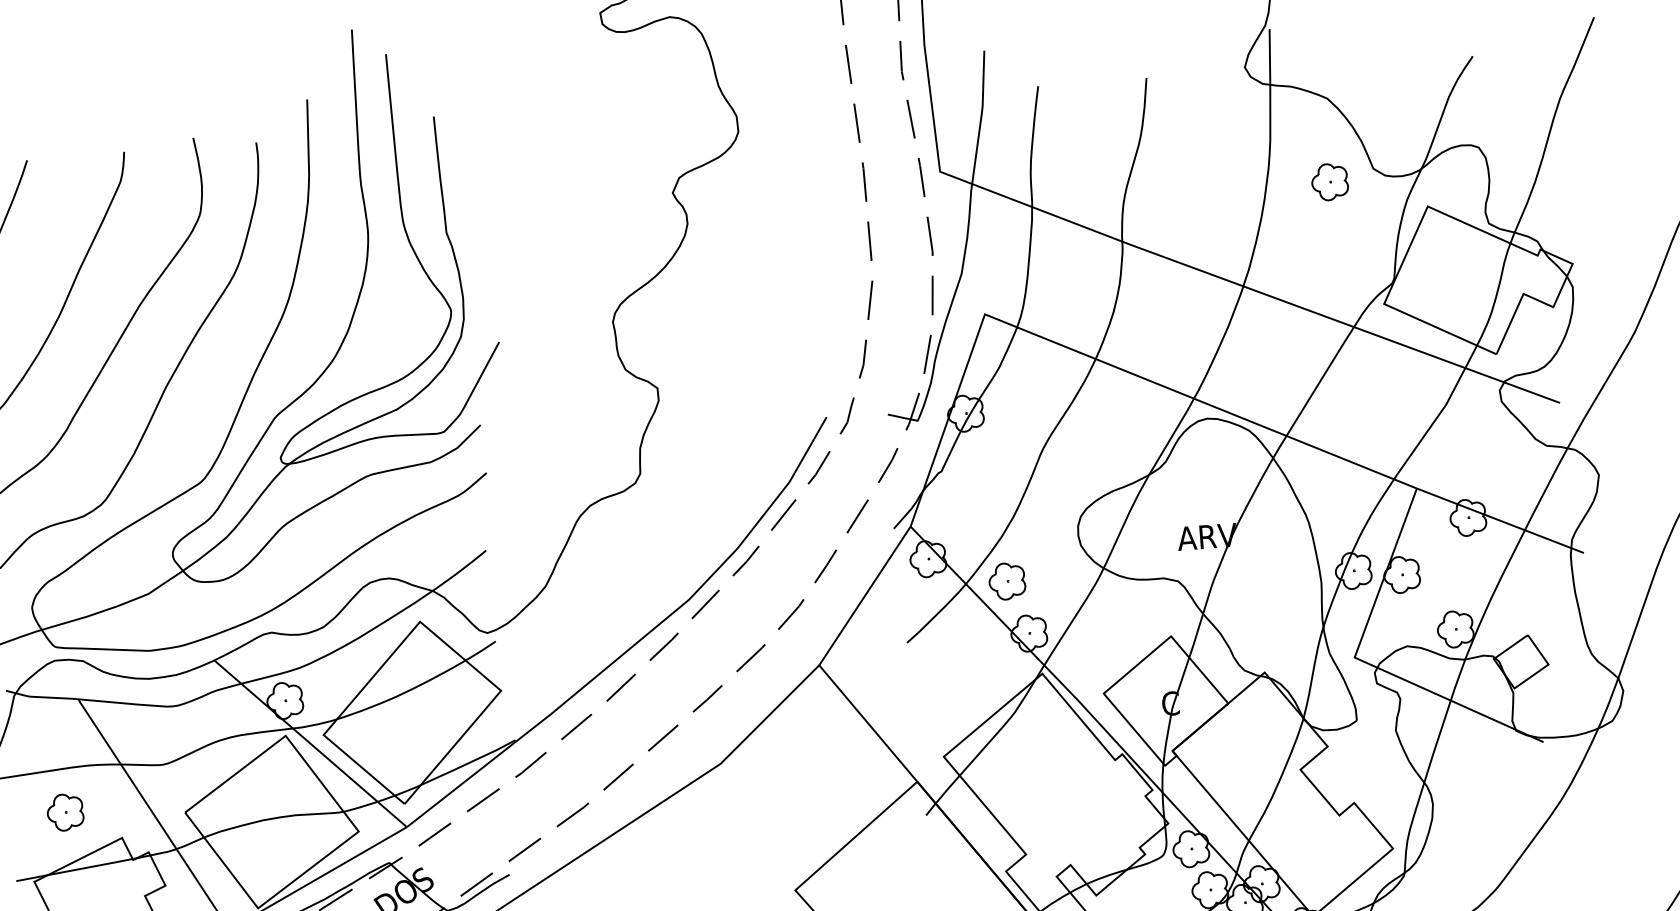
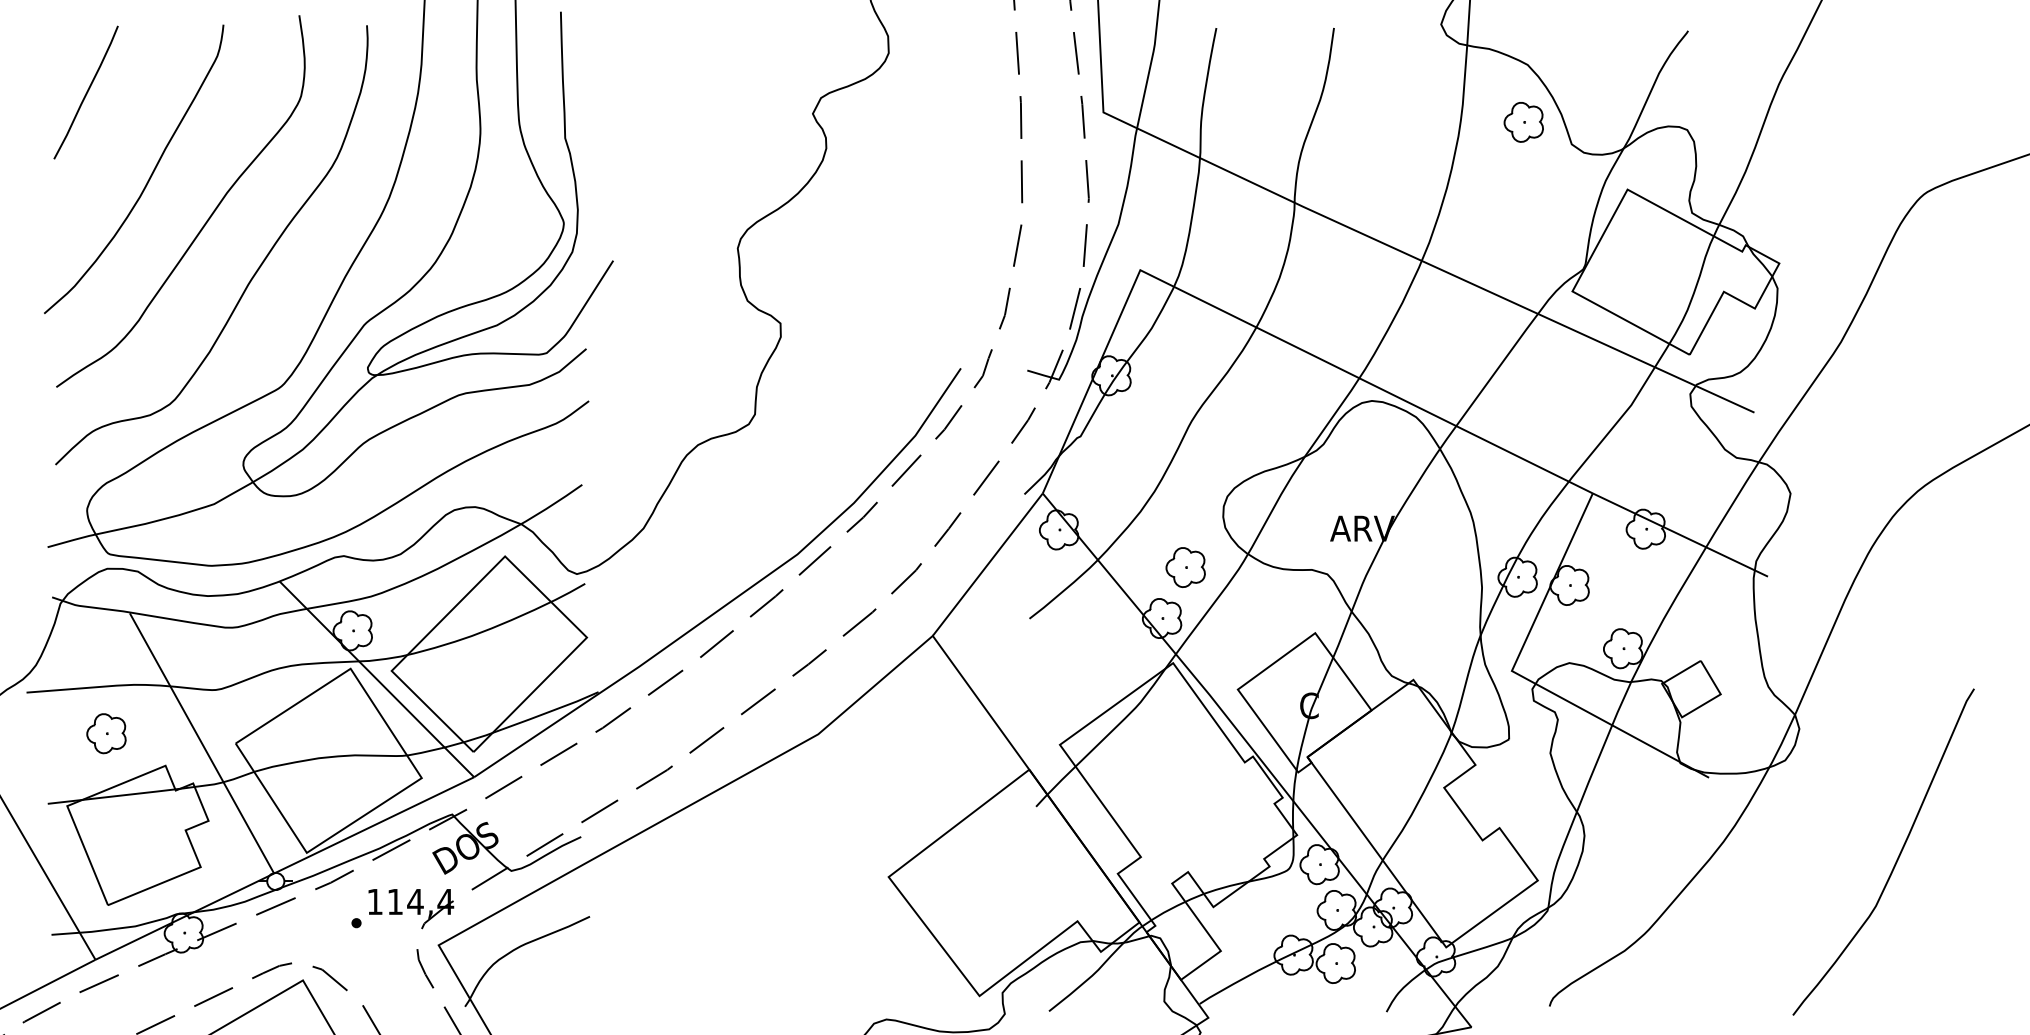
part: (1329, 182) -> (1523, 122), moved
part: (1007, 581) -> (1185, 567), moved

